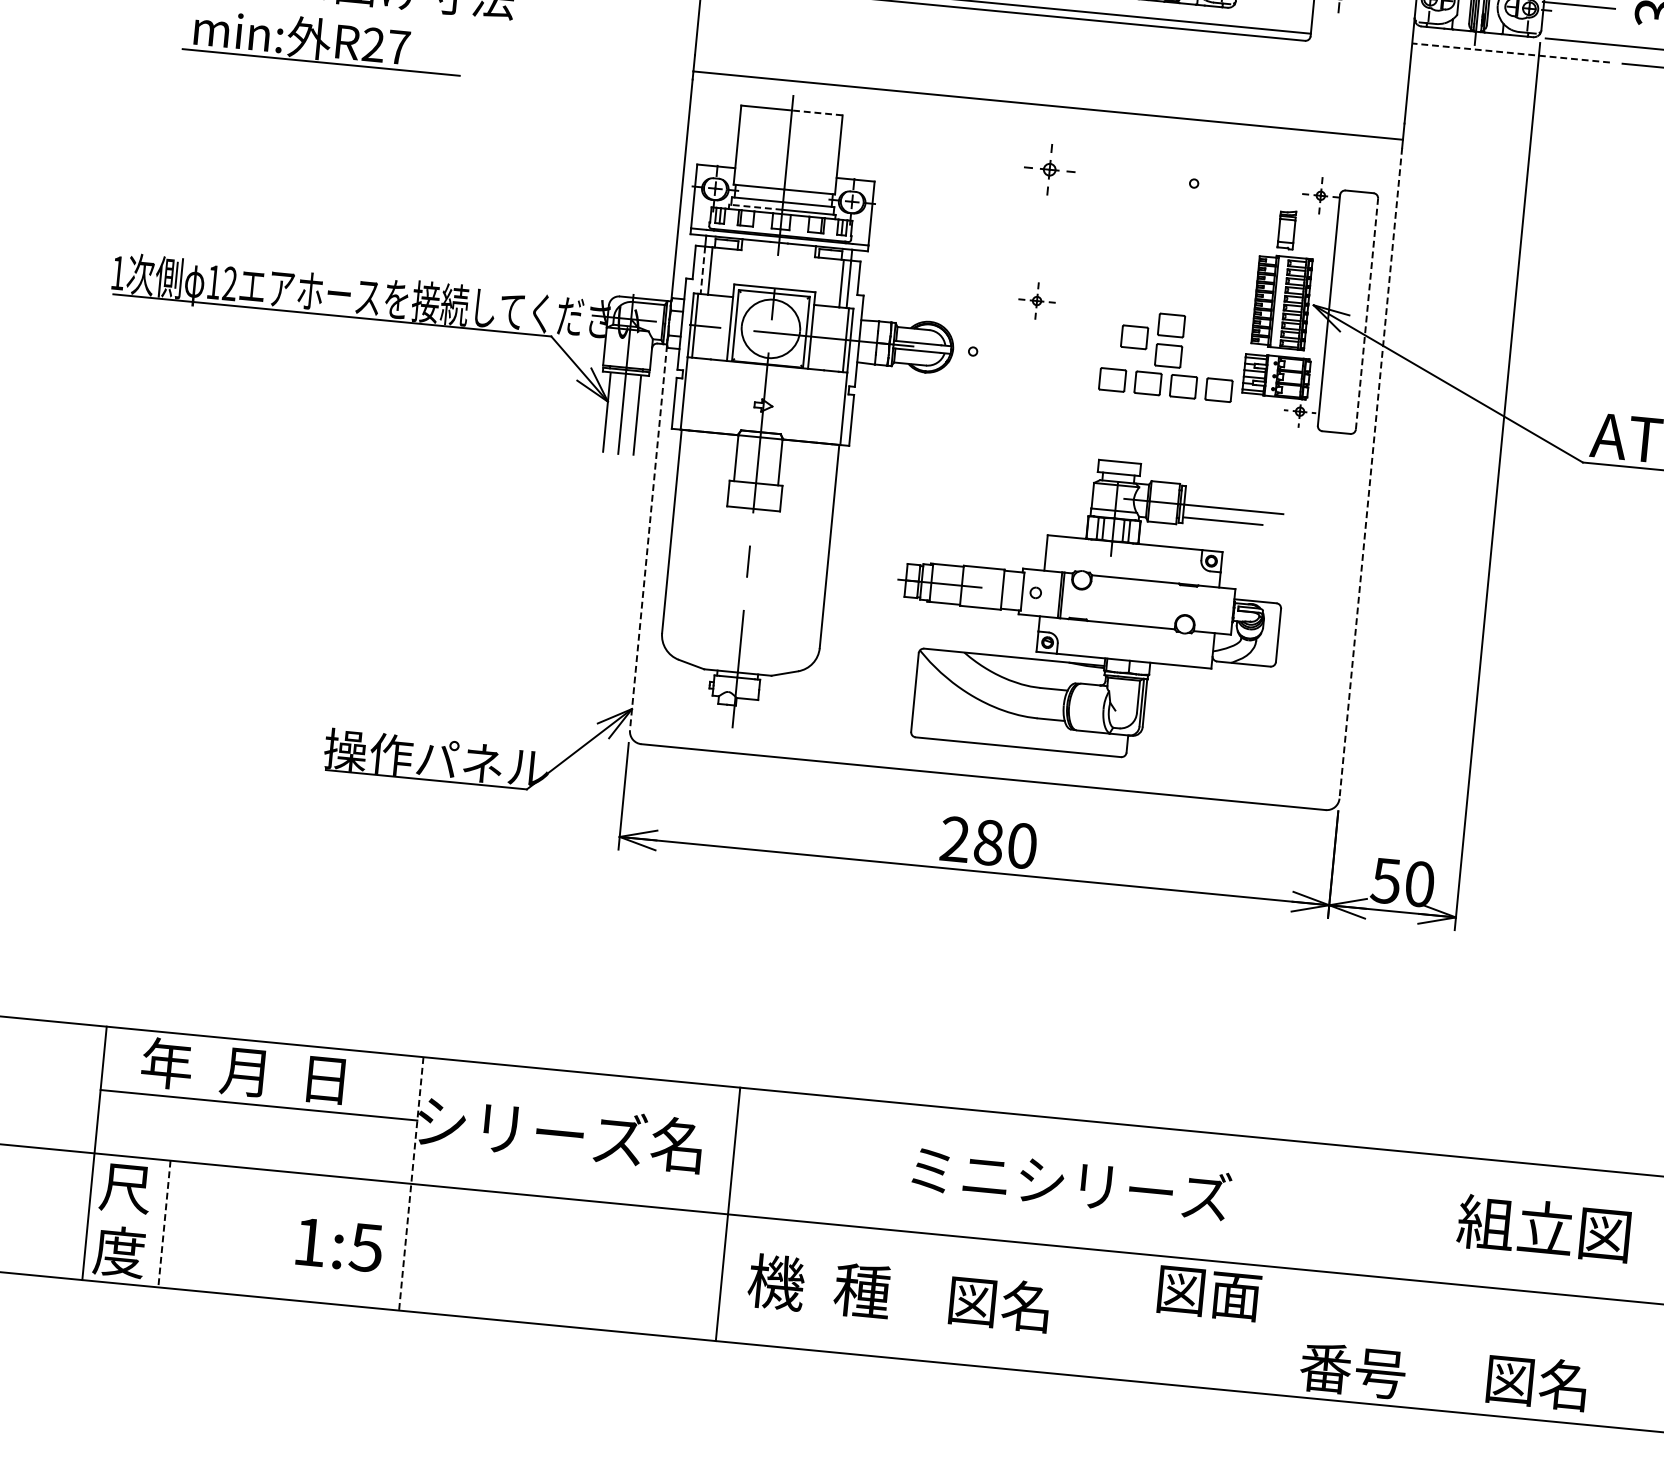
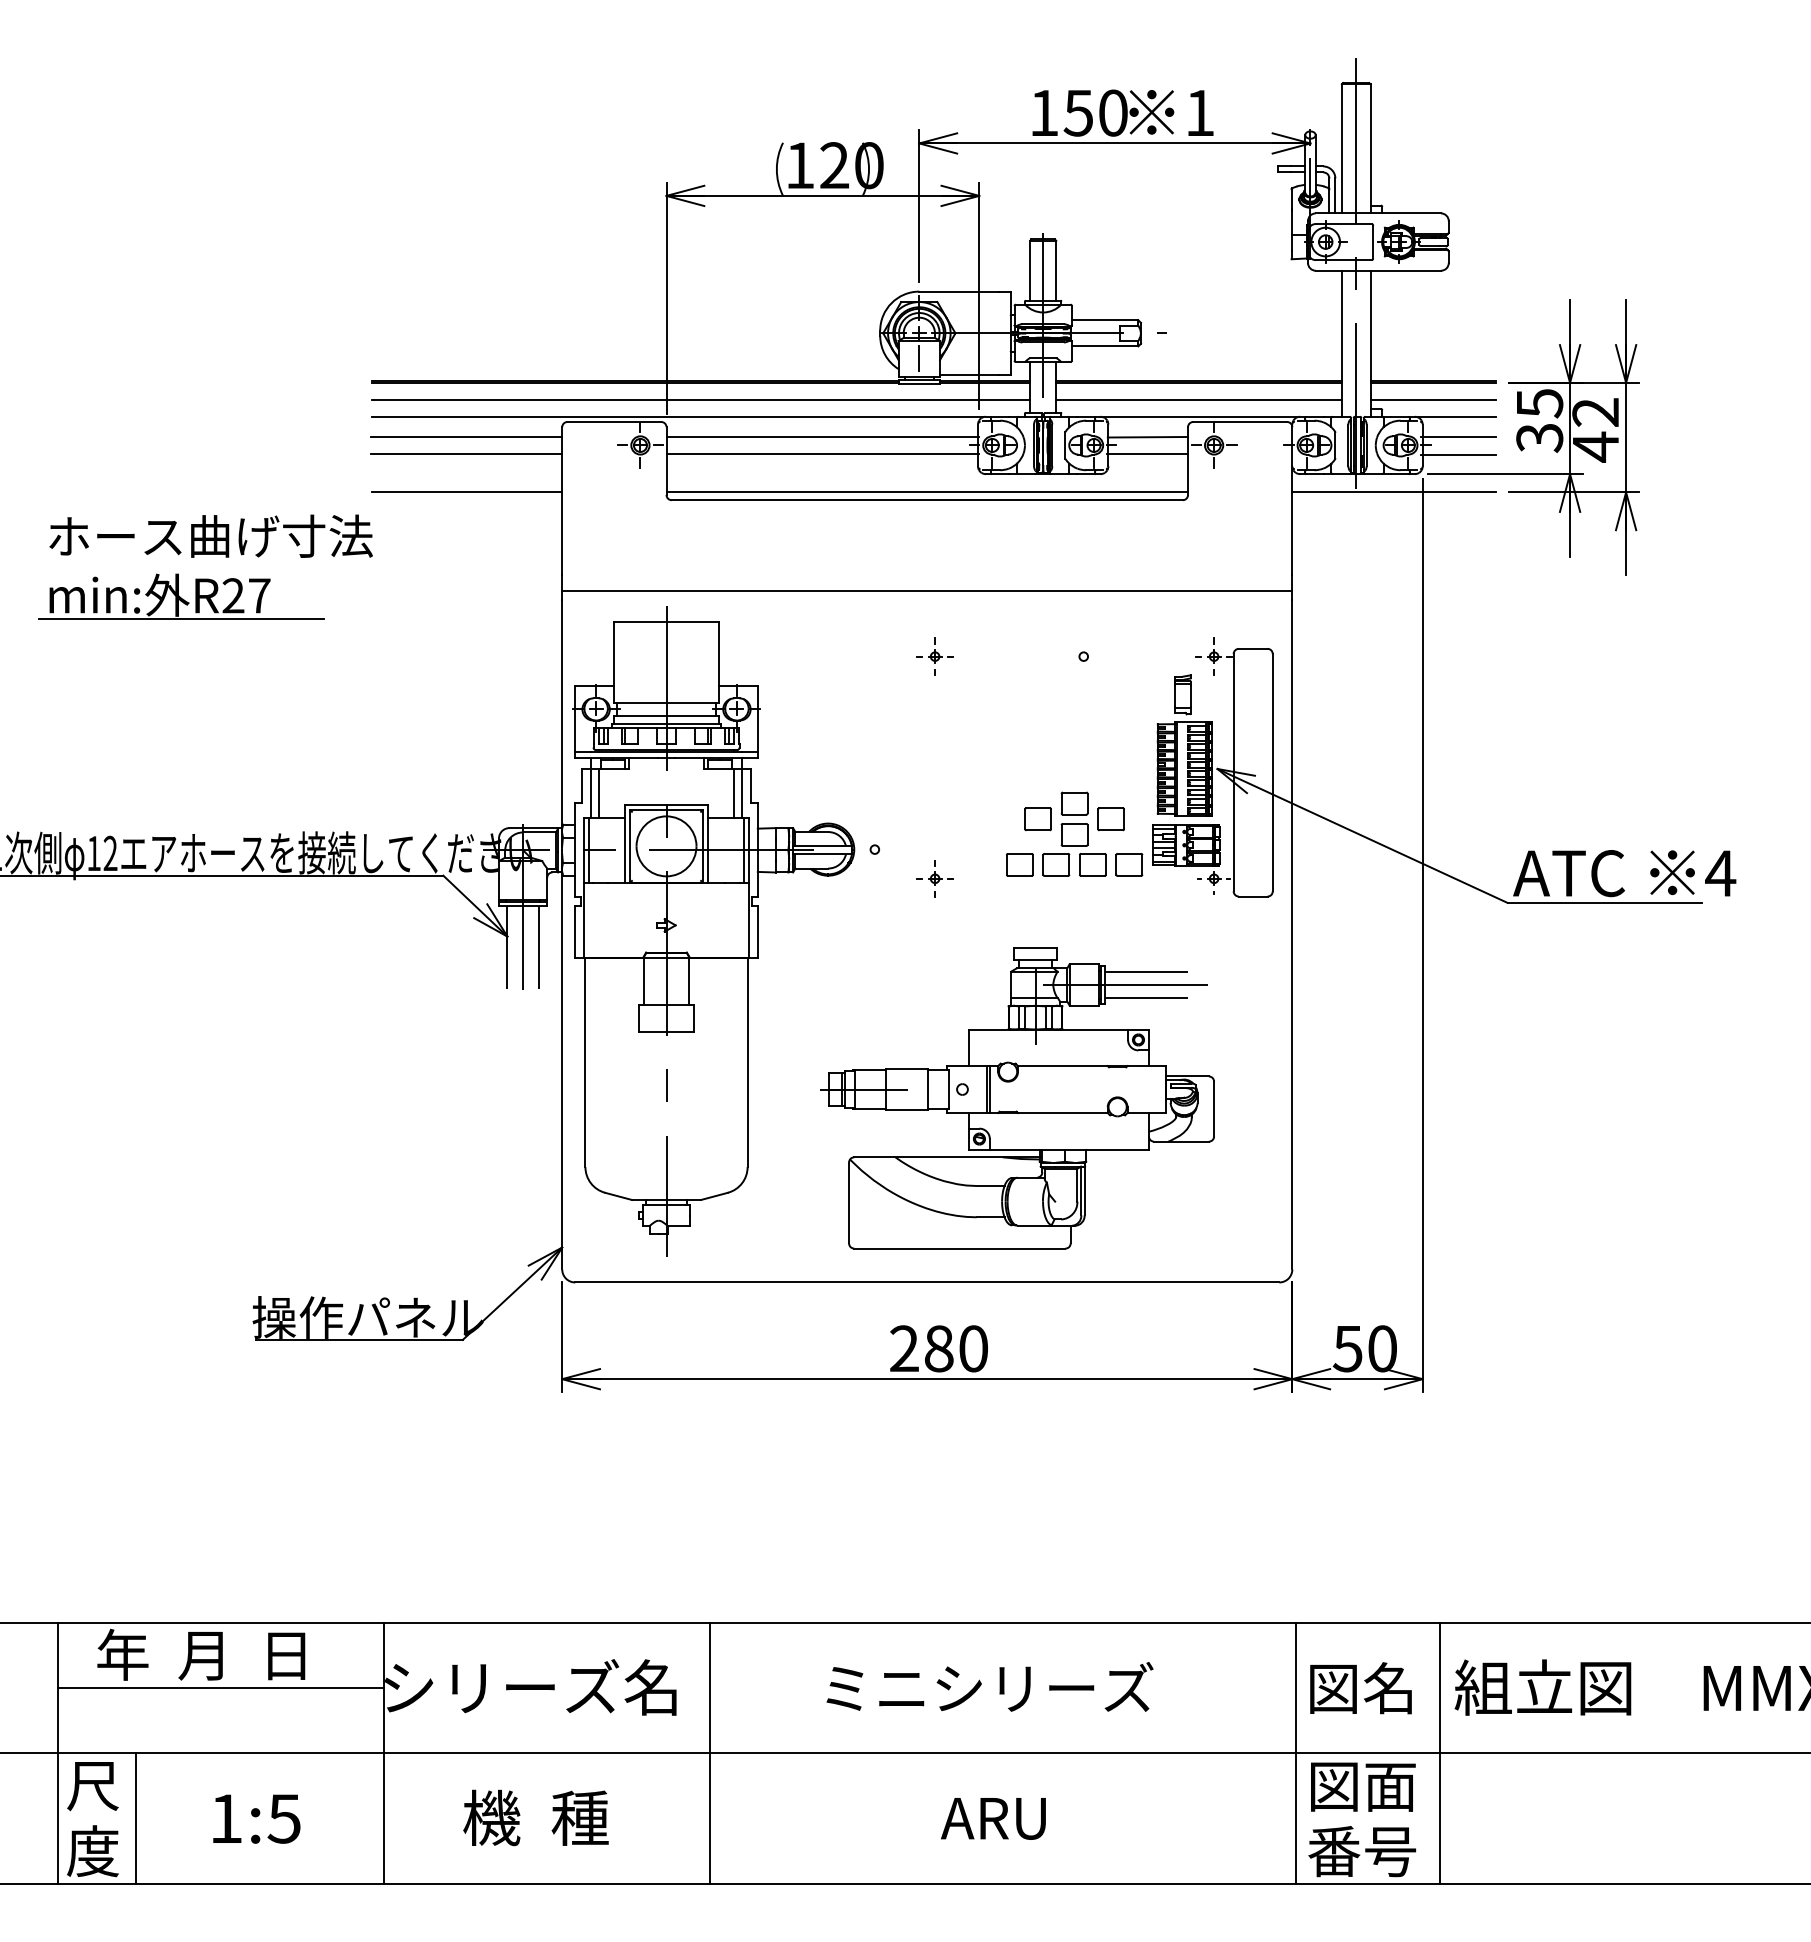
line: (1577, 22) -> (1458, 454), added
line: (1511, 53) -> (1394, 492), dashed -> solid
line: (817, 112) -> (692, 621), dashed -> solid
part: (1049, 169) -> (934, 656), size x0.71
line: (755, 206) -> (638, 723), dashed -> solid
line: (702, 270) -> (591, 793), dashed -> solid
part: (1036, 300) -> (934, 878), moved
line: (1366, 313) -> (1272, 772), dashed -> solid
part: (1204, 344) -> (1110, 819), added
line: (1371, 473) -> (1292, 934), dashed -> solid
line: (1226, 495) -> (1147, 971), added
line: (648, 537) -> (562, 1071), dashed -> solid
text: (1071, 1181) -> (989, 1686), moved
line: (411, 1183) -> (383, 1753), dashed -> solid
line: (164, 1225) -> (136, 1819), dashed -> solid
text: (339, 1244) -> (256, 1818), moved
line: (1298, 1268) -> (1296, 1752), added
line: (1437, 1281) -> (1439, 1752), added
text: (819, 1286) -> (535, 1817), moved
text: (1209, 1293) -> (1363, 1786), moved
text: (997, 1303) -> (993, 1817), 図名 -> ARU
text: (1536, 1382) -> (1360, 1688), moved

